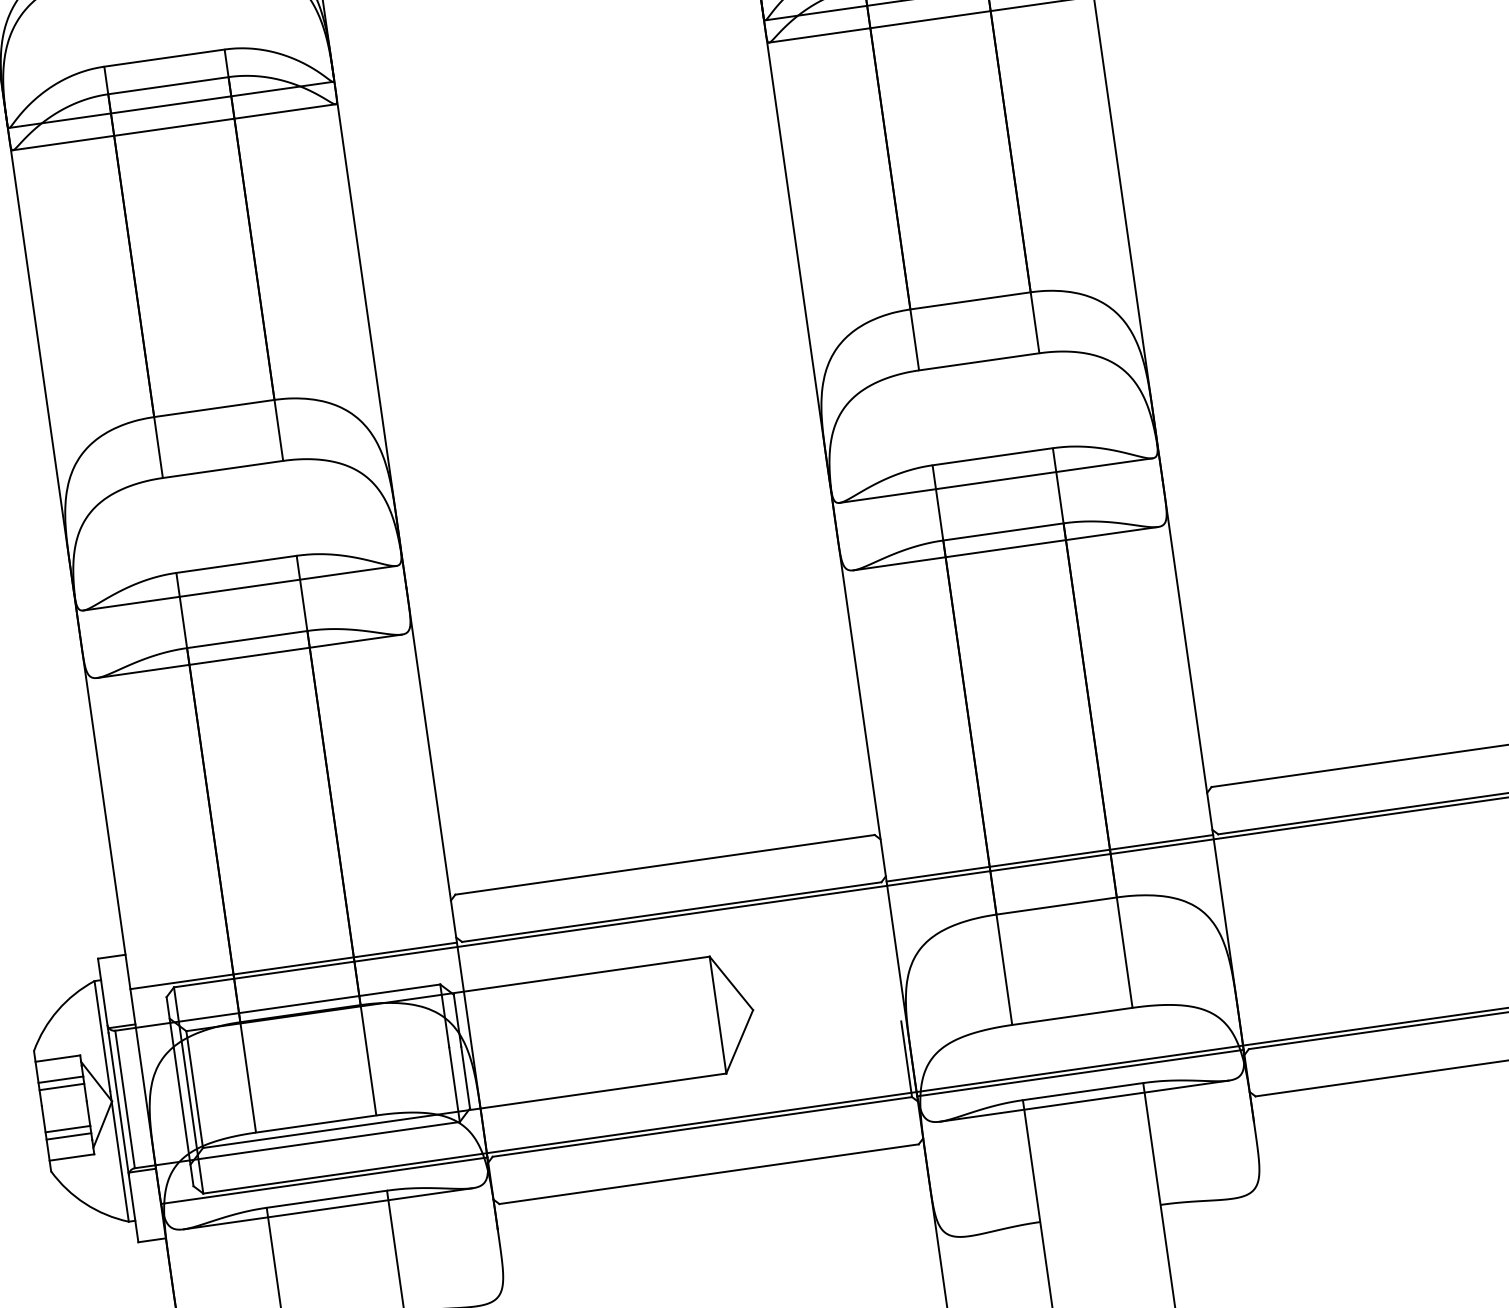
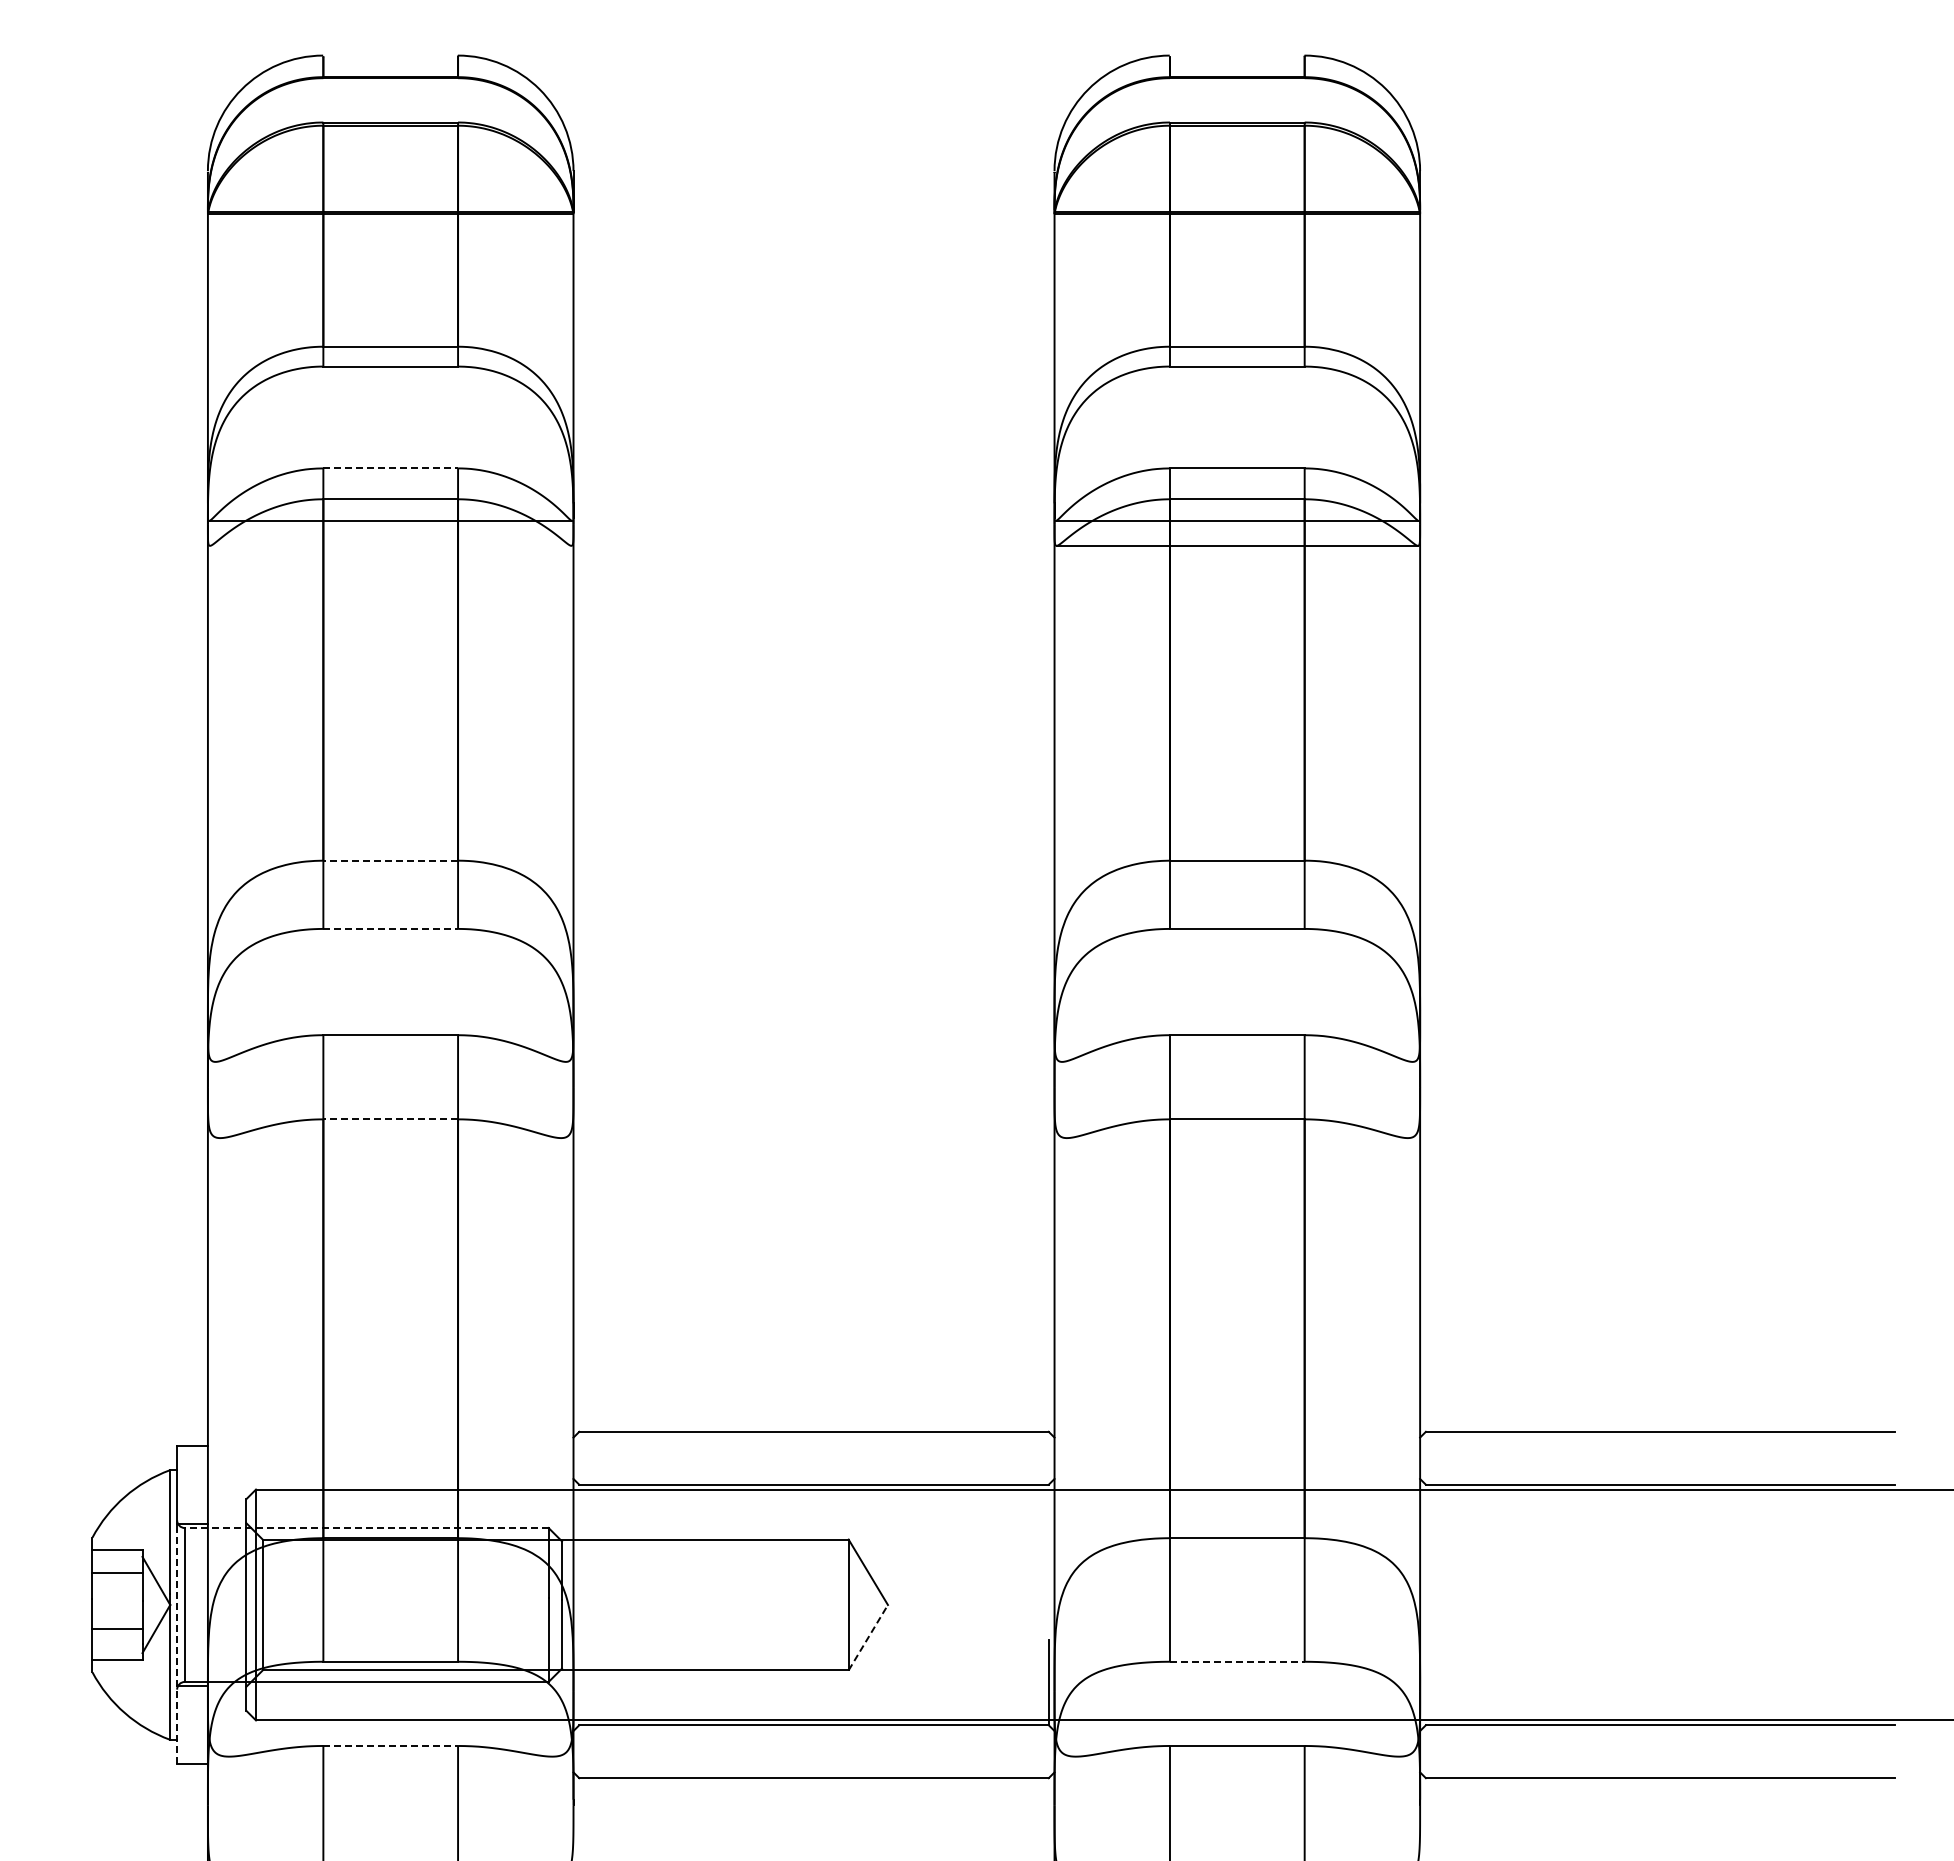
line: (165, 58) -> (391, 468), solid -> dashed
line: (174, 127) -> (390, 545), removed
line: (214, 408) -> (390, 860), solid -> dashed
line: (223, 468) -> (391, 928), solid -> dashed
line: (996, 480) -> (1237, 1061), removed
line: (1006, 549) -> (1237, 1138), removed
line: (239, 587) -> (390, 1061), removed
line: (247, 639) -> (390, 1119), solid -> dashed
line: (249, 656) -> (390, 1138), removed
line: (1050, 858) -> (1237, 1484), removed
line: (293, 965) -> (390, 1484), removed
line: (277, 1008) -> (366, 1528), solid -> dashed
line: (1072, 1016) -> (1237, 1661), solid -> dashed
line: (739, 1041) -> (868, 1637), solid -> dashed
line: (1080, 1073) -> (1237, 1725), removed
line: (61, 1087) -> (117, 1581), removed
line: (1083, 1101) -> (1236, 1756), removed
line: (68, 1136) -> (117, 1636), removed
line: (123, 1137) -> (177, 1646), solid -> dashed
line: (324, 1180) -> (390, 1725), removed
line: (327, 1198) -> (391, 1745), solid -> dashed
line: (328, 1208) -> (390, 1756), removed

